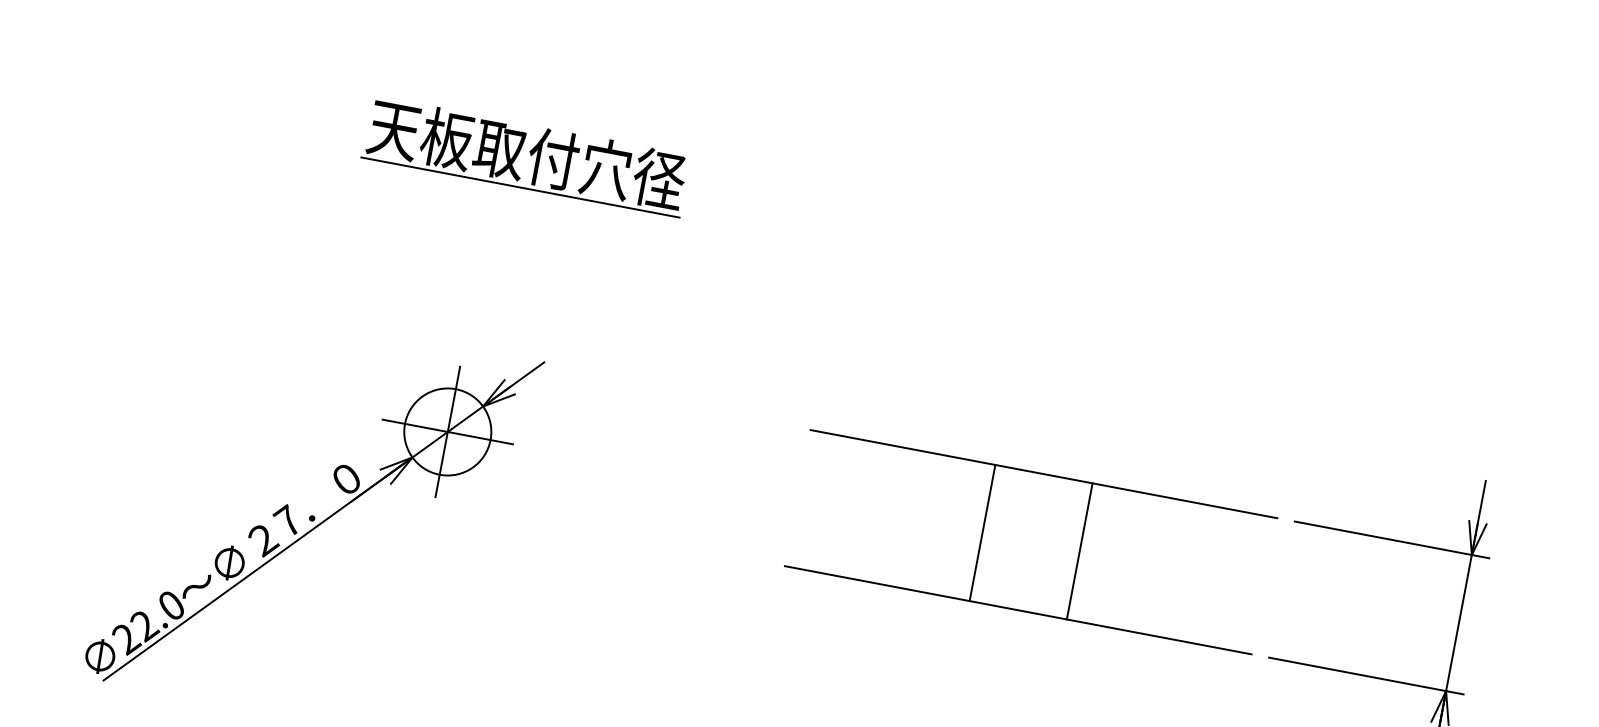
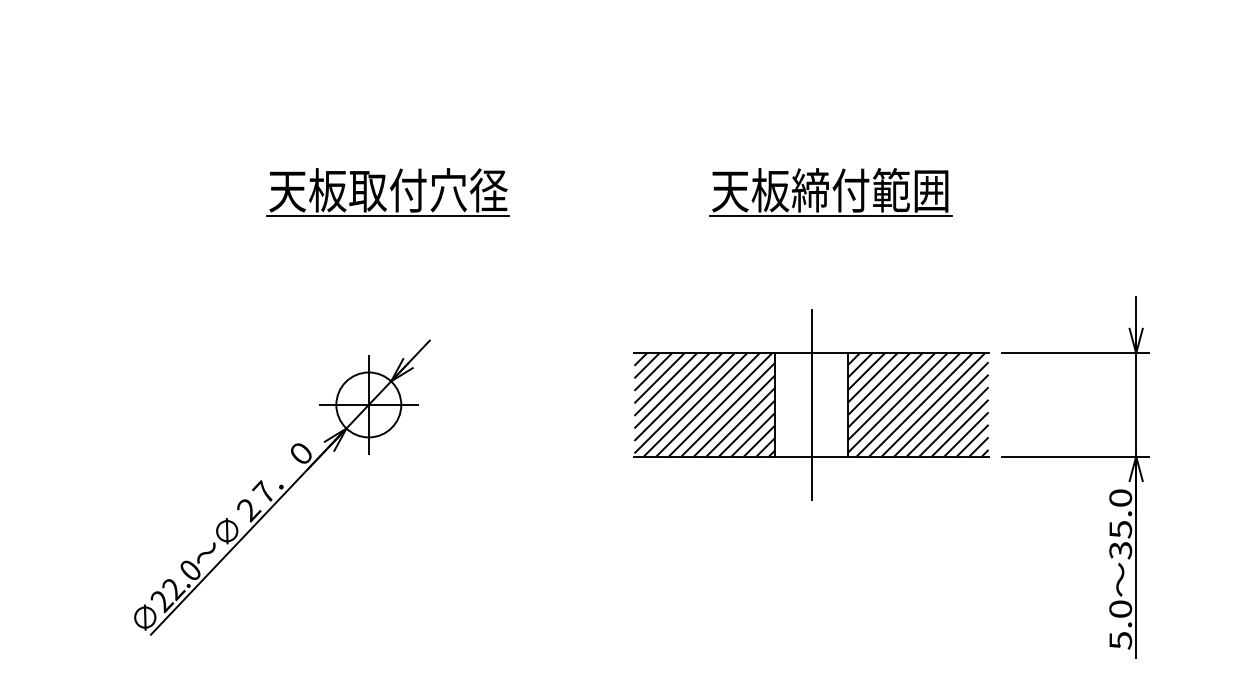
part: (1109, 266) -> (830, 192), added
hatch: (890, 514) -> (704, 404), added
line: (1031, 541) -> (811, 404), added
hatch: (1172, 568) -> (918, 404), added

